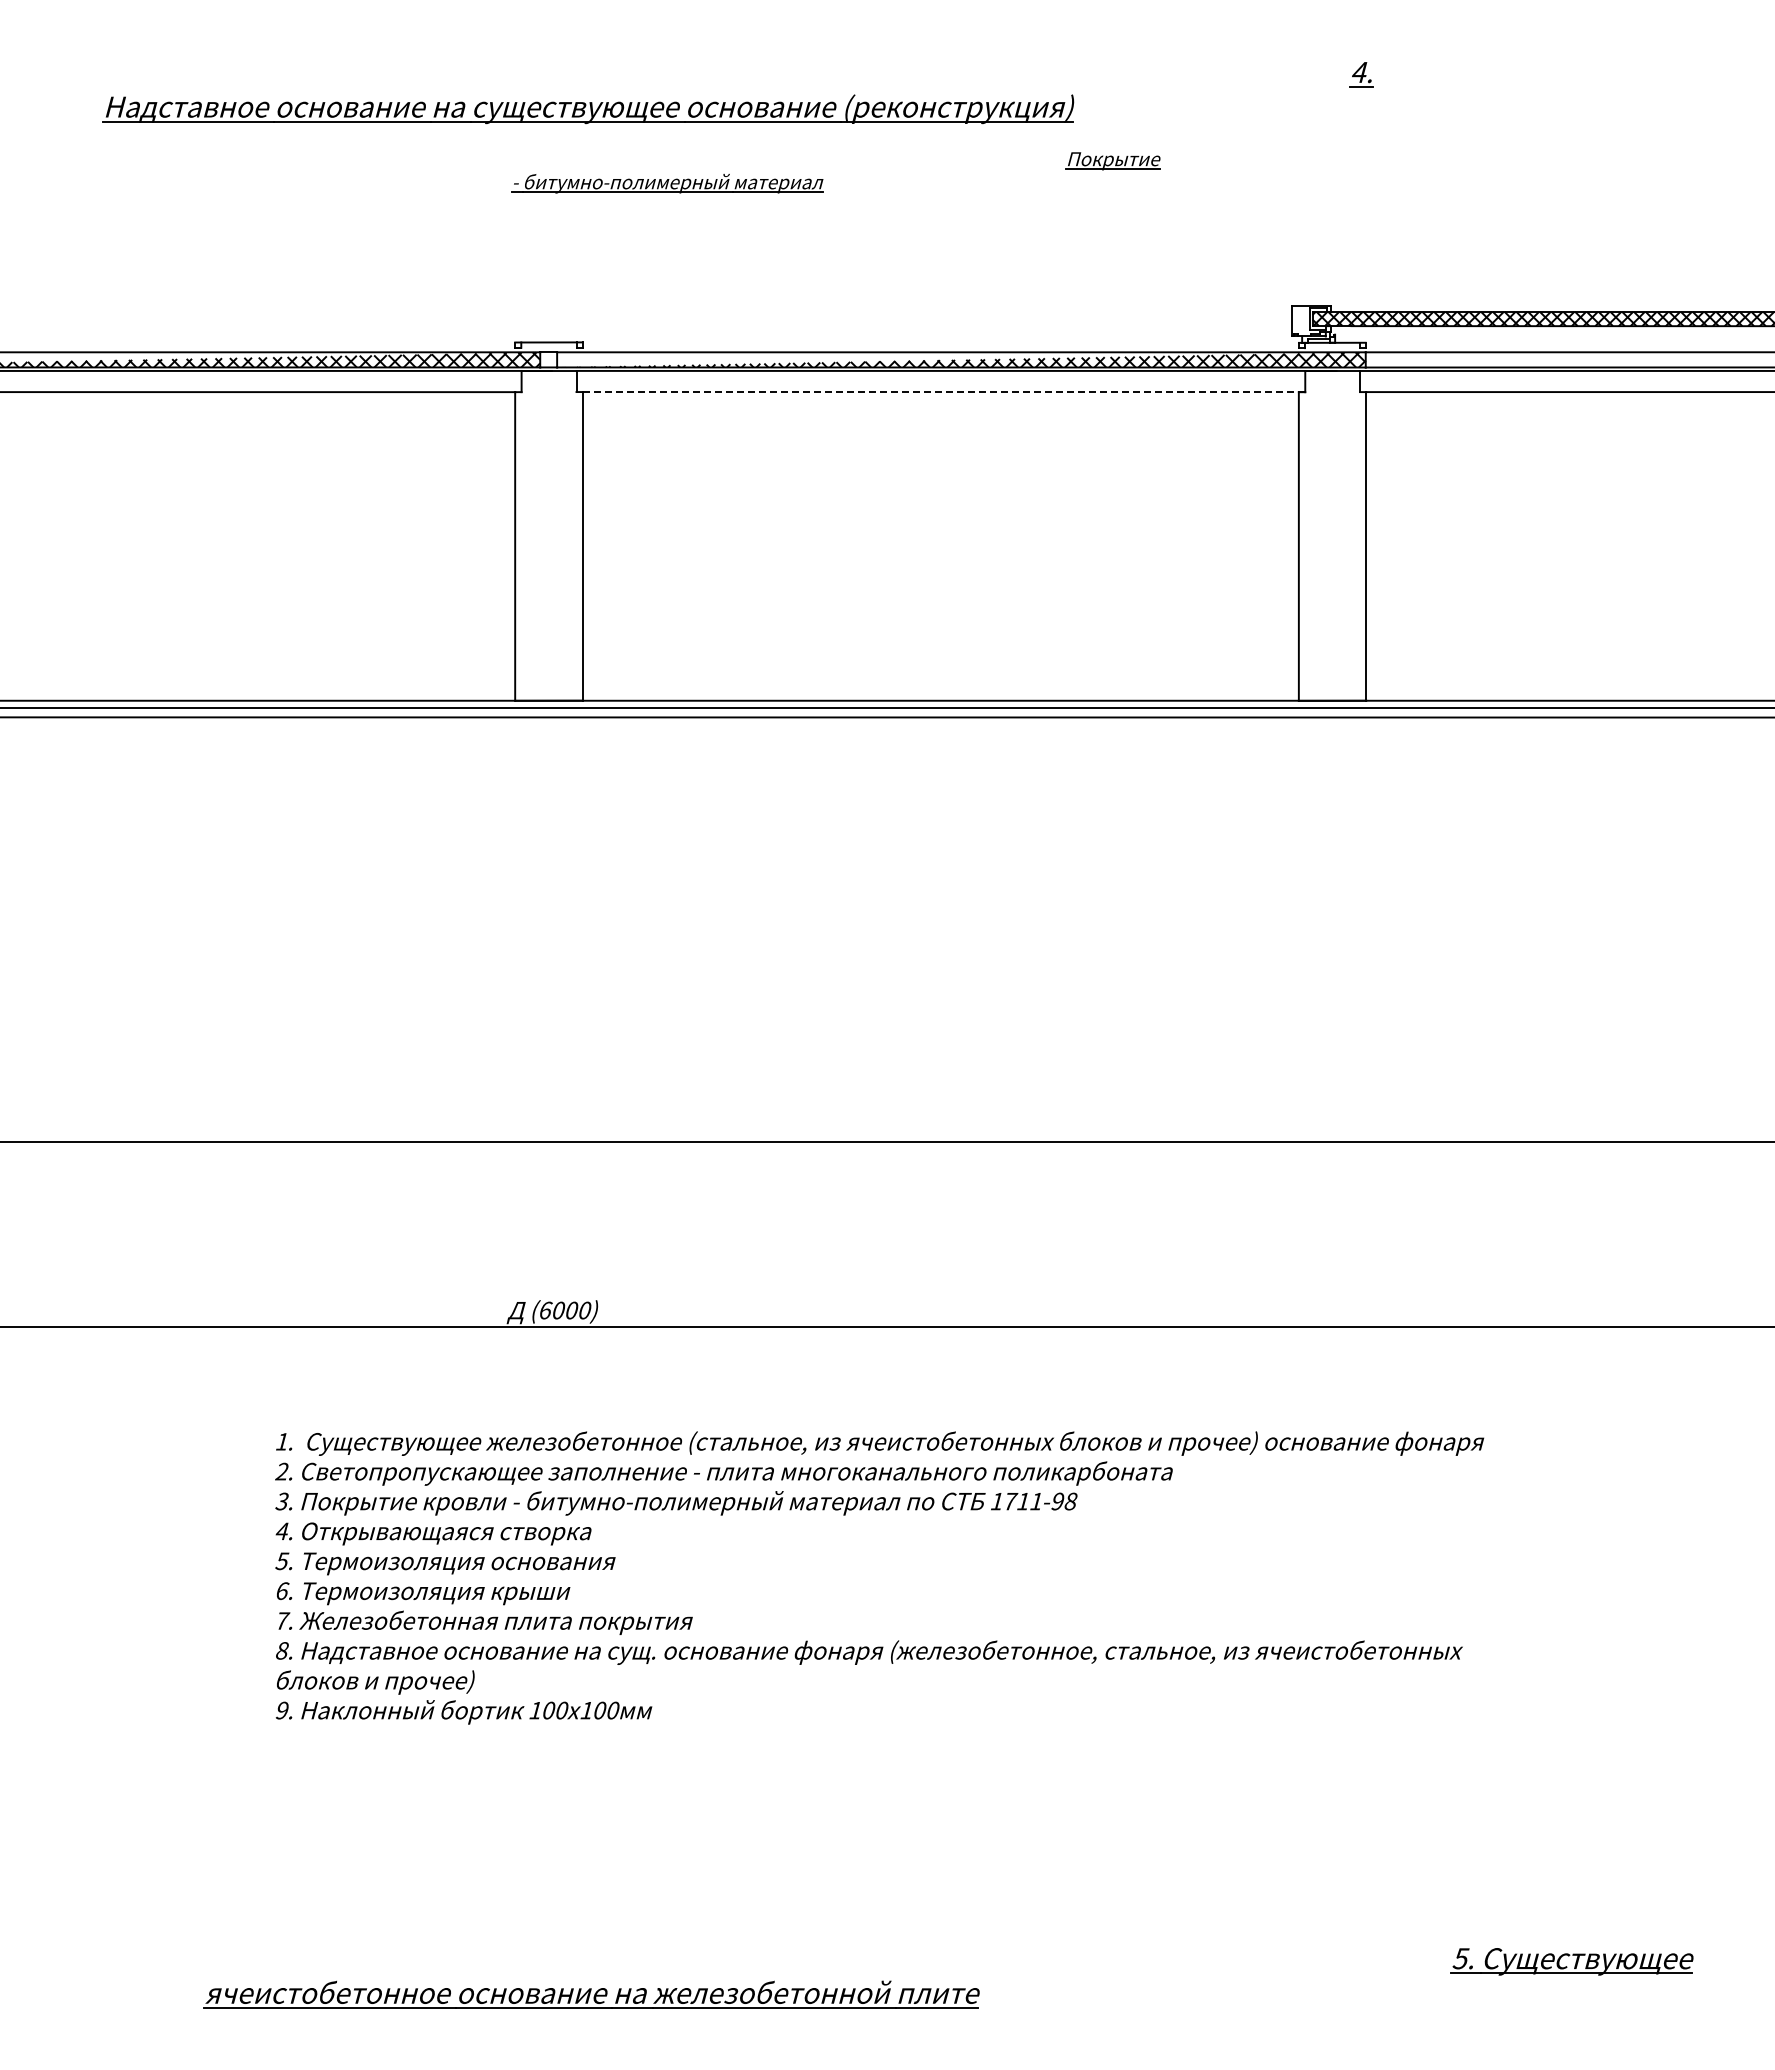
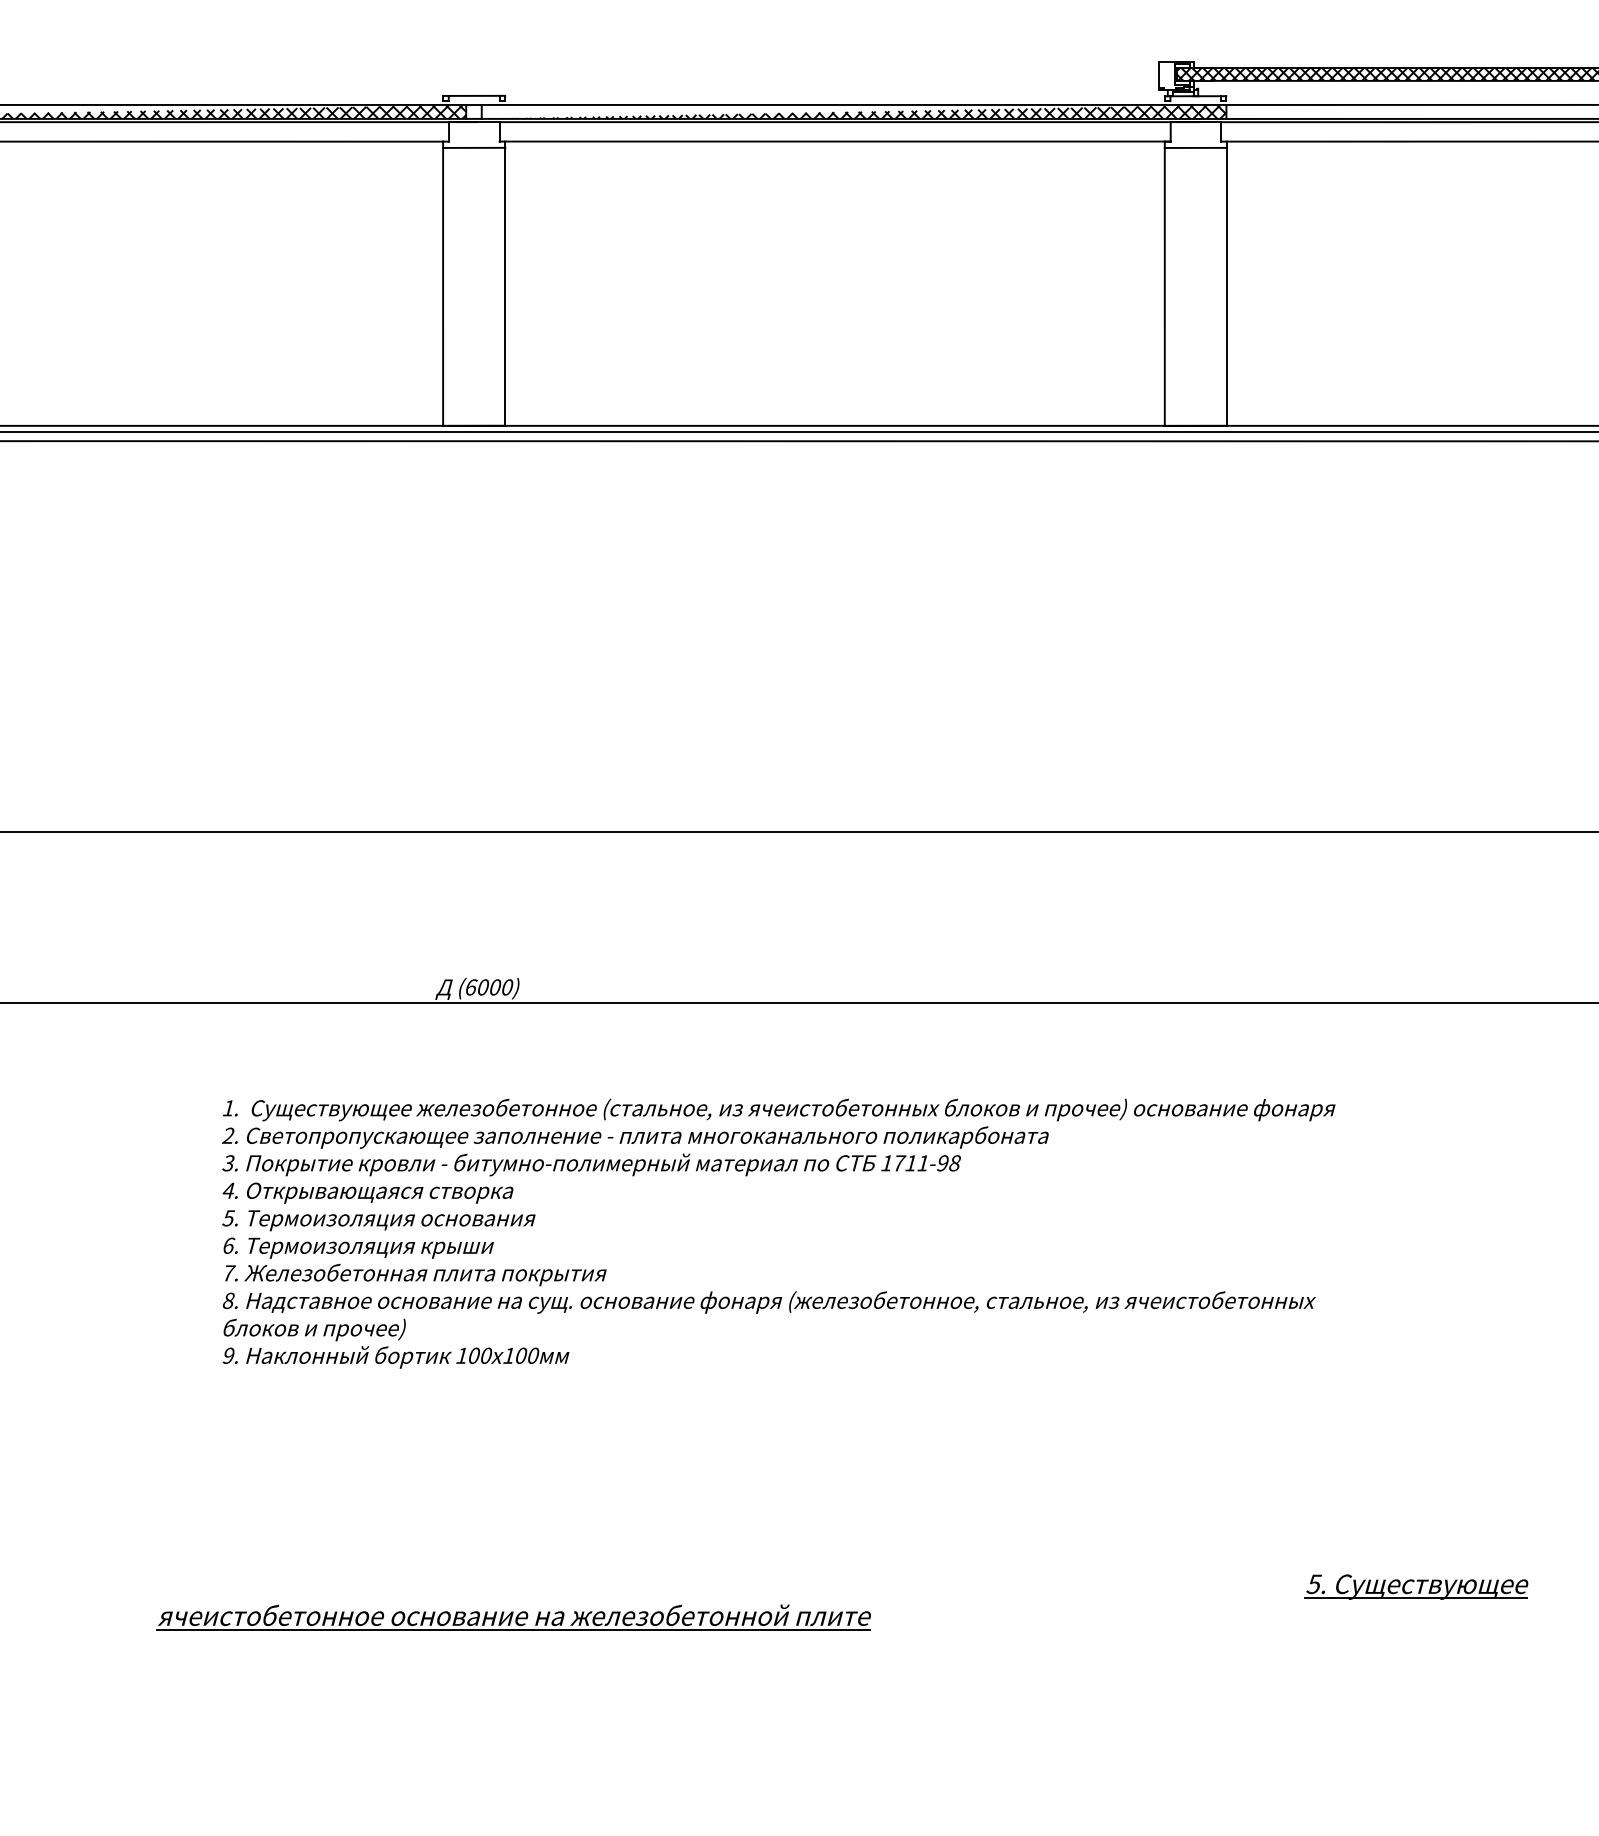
line: (944, 392) -> (838, 141), dashed -> solid
line: (548, 398) -> (473, 147), added
line: (1332, 398) -> (1195, 147), added

